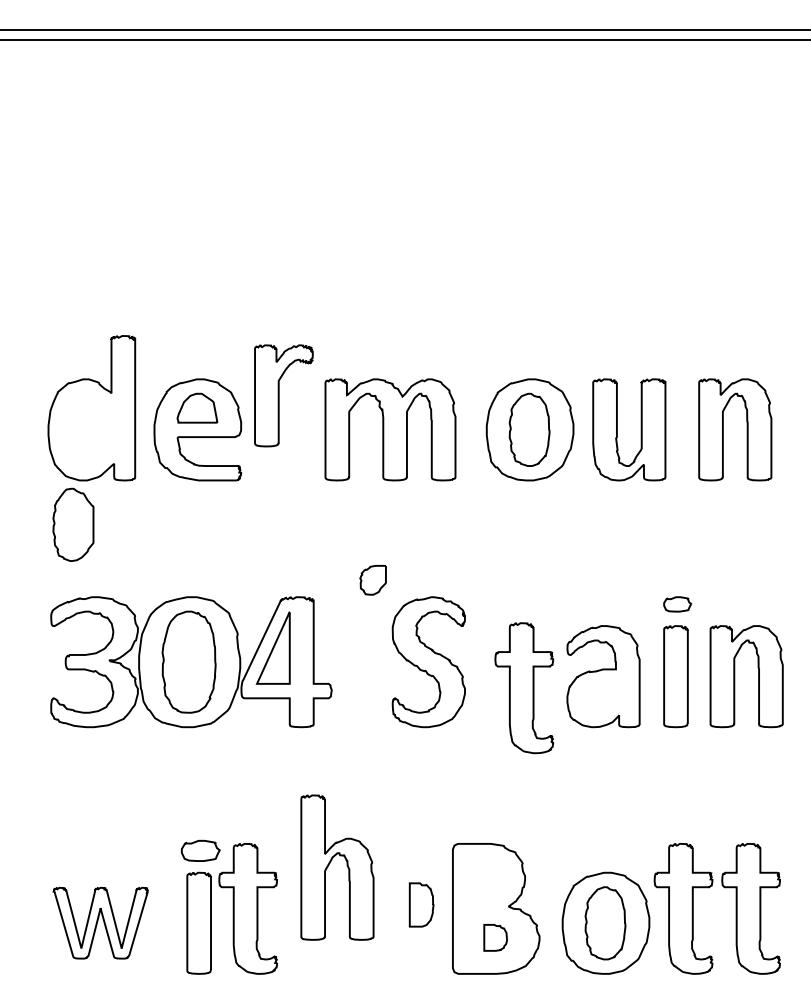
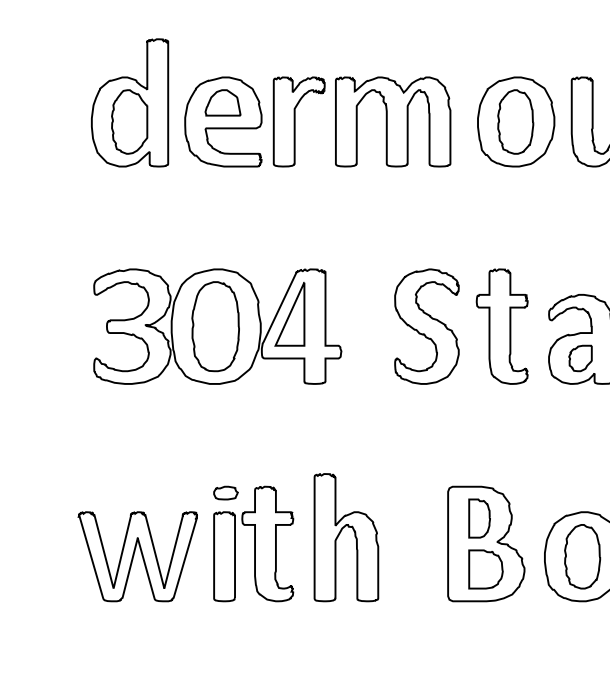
part: (283, 395) -> (298, 121), moved
part: (73, 524) -> (129, 121), moved
part: (372, 580) -> (579, 358), moved
part: (524, 688) -> (502, 326), moved
part: (200, 851) -> (225, 493), size x0.71
part: (330, 863) -> (340, 534), moved
part: (421, 904) -> (479, 518), moved
part: (100, 922) -> (137, 556), size x1.43
part: (495, 937) -> (485, 569), size x1.67

